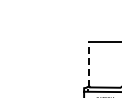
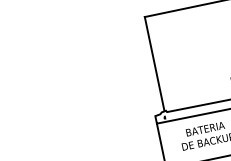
line: (88, 64) -> (154, 64), dashed -> solid

